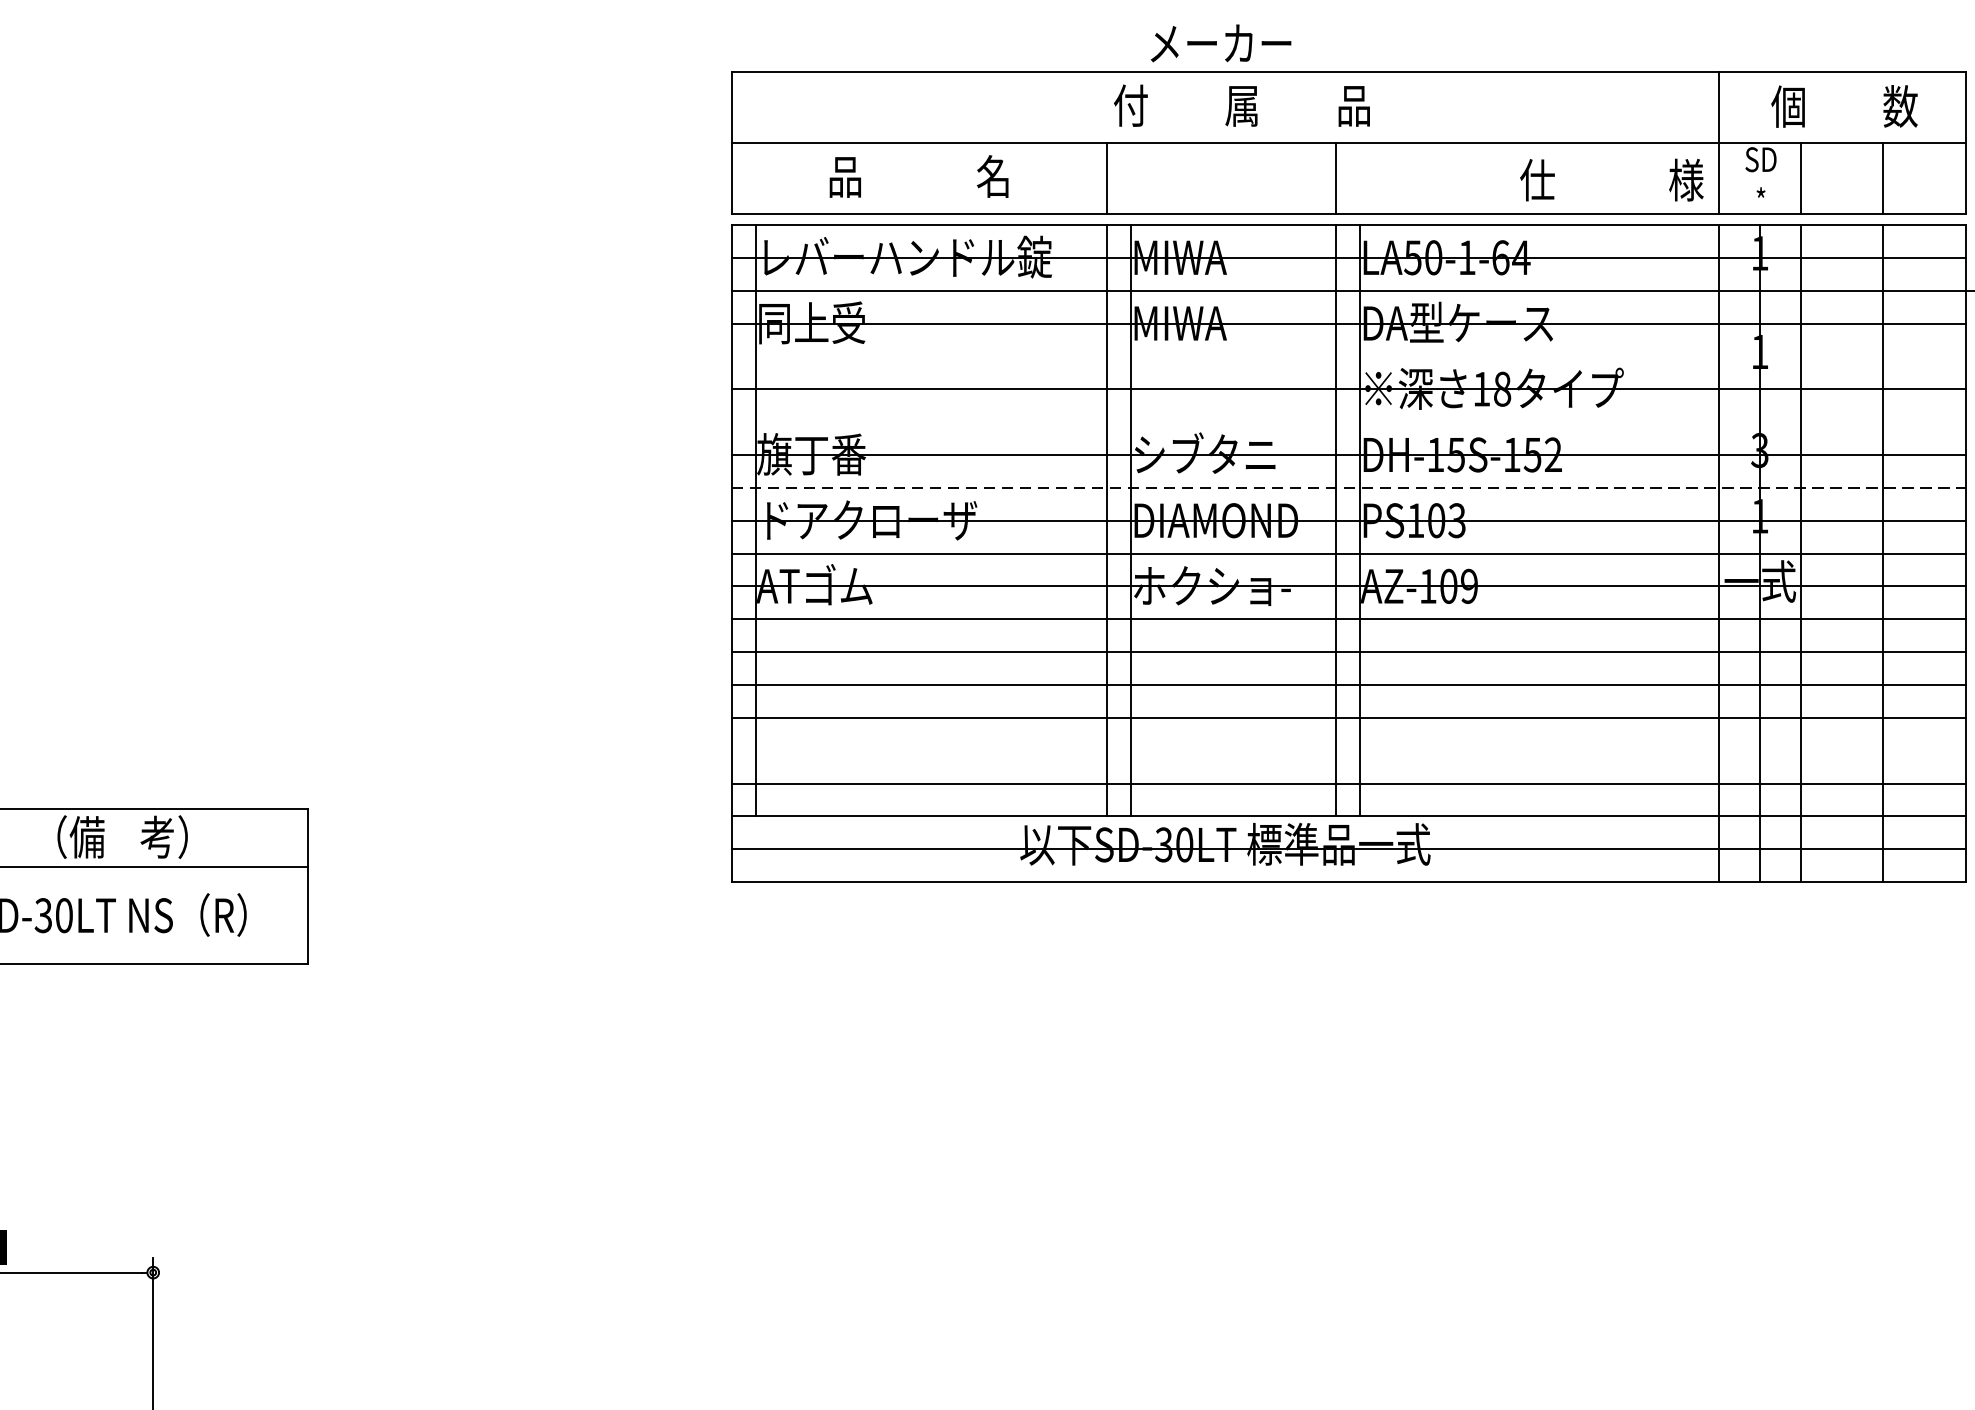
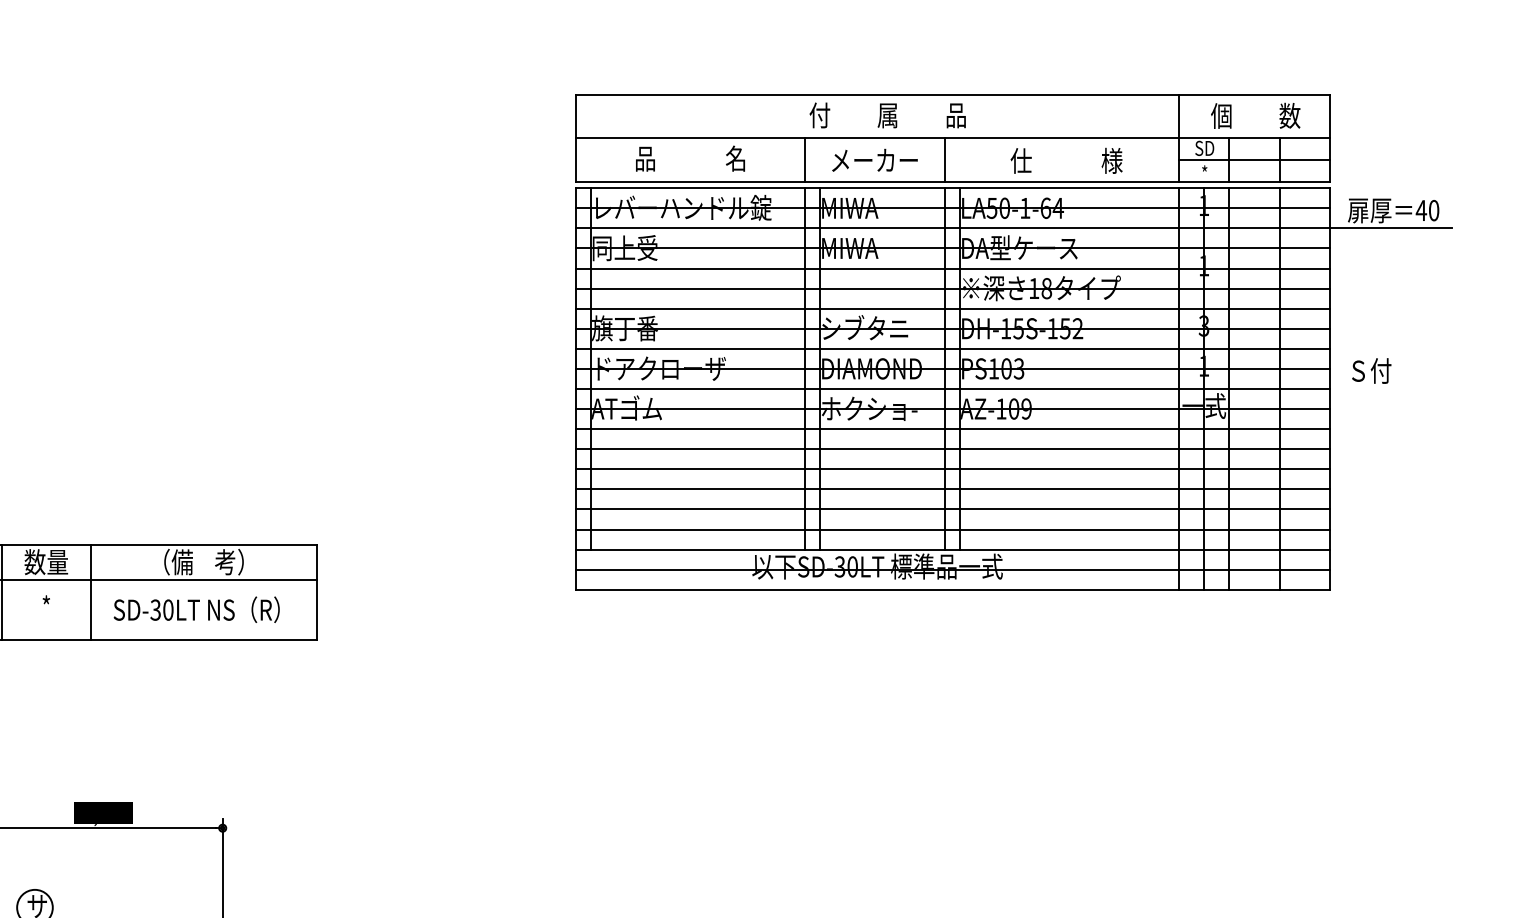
text: (1220, 41) -> (874, 159), moved
line: (1842, 177) -> (1254, 159), added
text: (1611, 179) -> (1066, 160), moved
line: (1348, 356) -> (952, 268), added
line: (1348, 421) -> (952, 308), added
line: (1348, 487) -> (952, 348), dashed -> solid
line: (1348, 750) -> (952, 509), added

